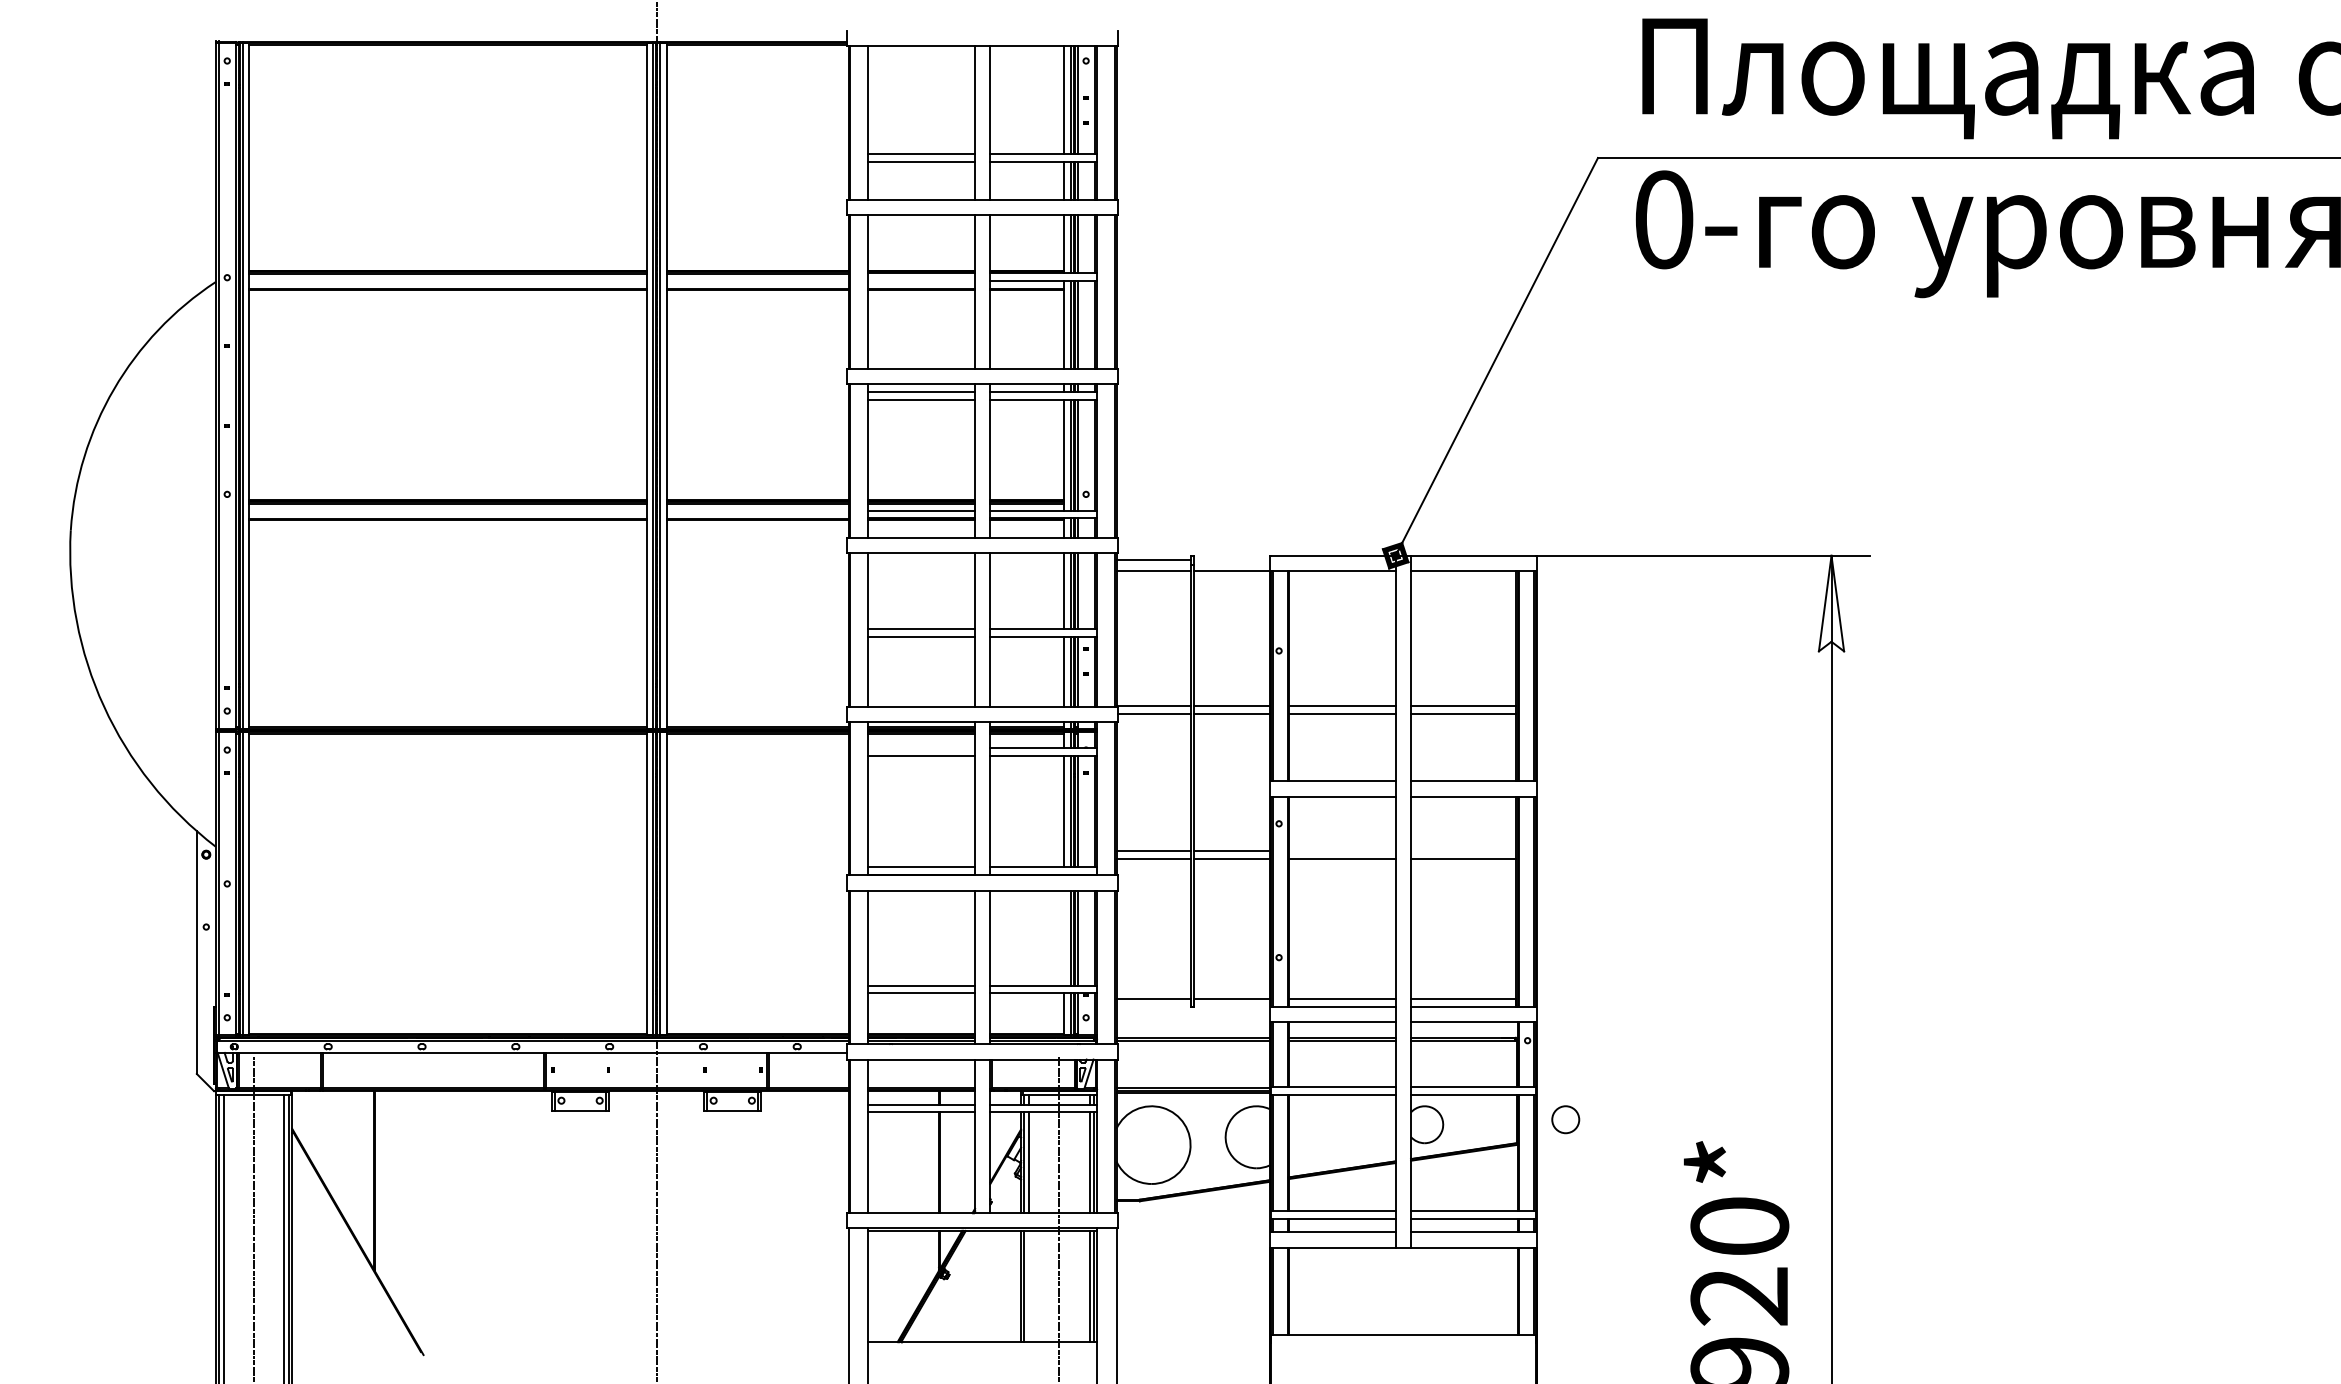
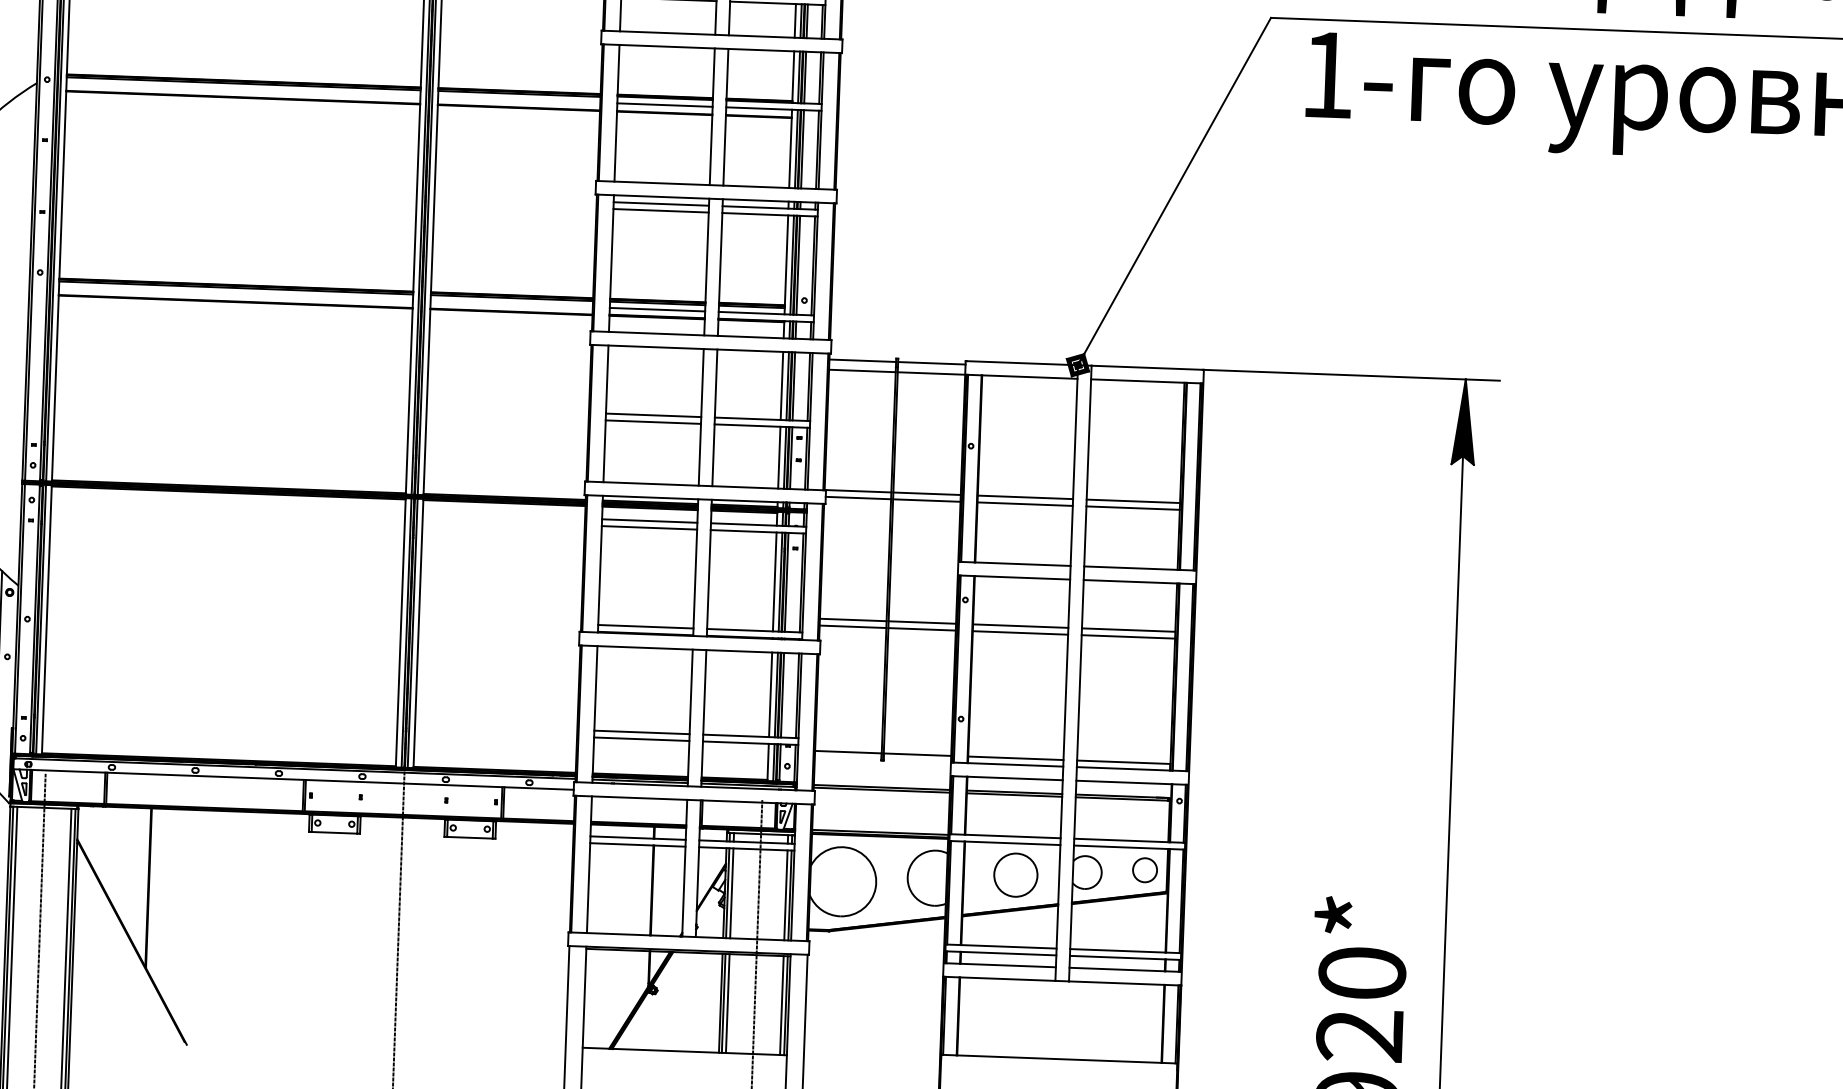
text: (1664, 219) -> (1328, 74), 0- -> 1-
line: (921, 280) -> (664, 104), added
line: (1231, 559) -> (931, 363), added
fill: (1831, 603) -> (1464, 421), added
line: (921, 748) -> (649, 521), added
line: (1341, 850) -> (1020, 625), added
line: (1463, 850) -> (1128, 629), added
line: (1064, 937) -> (770, 694), added
circle: (1565, 1119) -> (1144, 870), moved
circle: (1346, 1130) -> (1015, 875), added
line: (1028, 1286) -> (727, 1003), added

